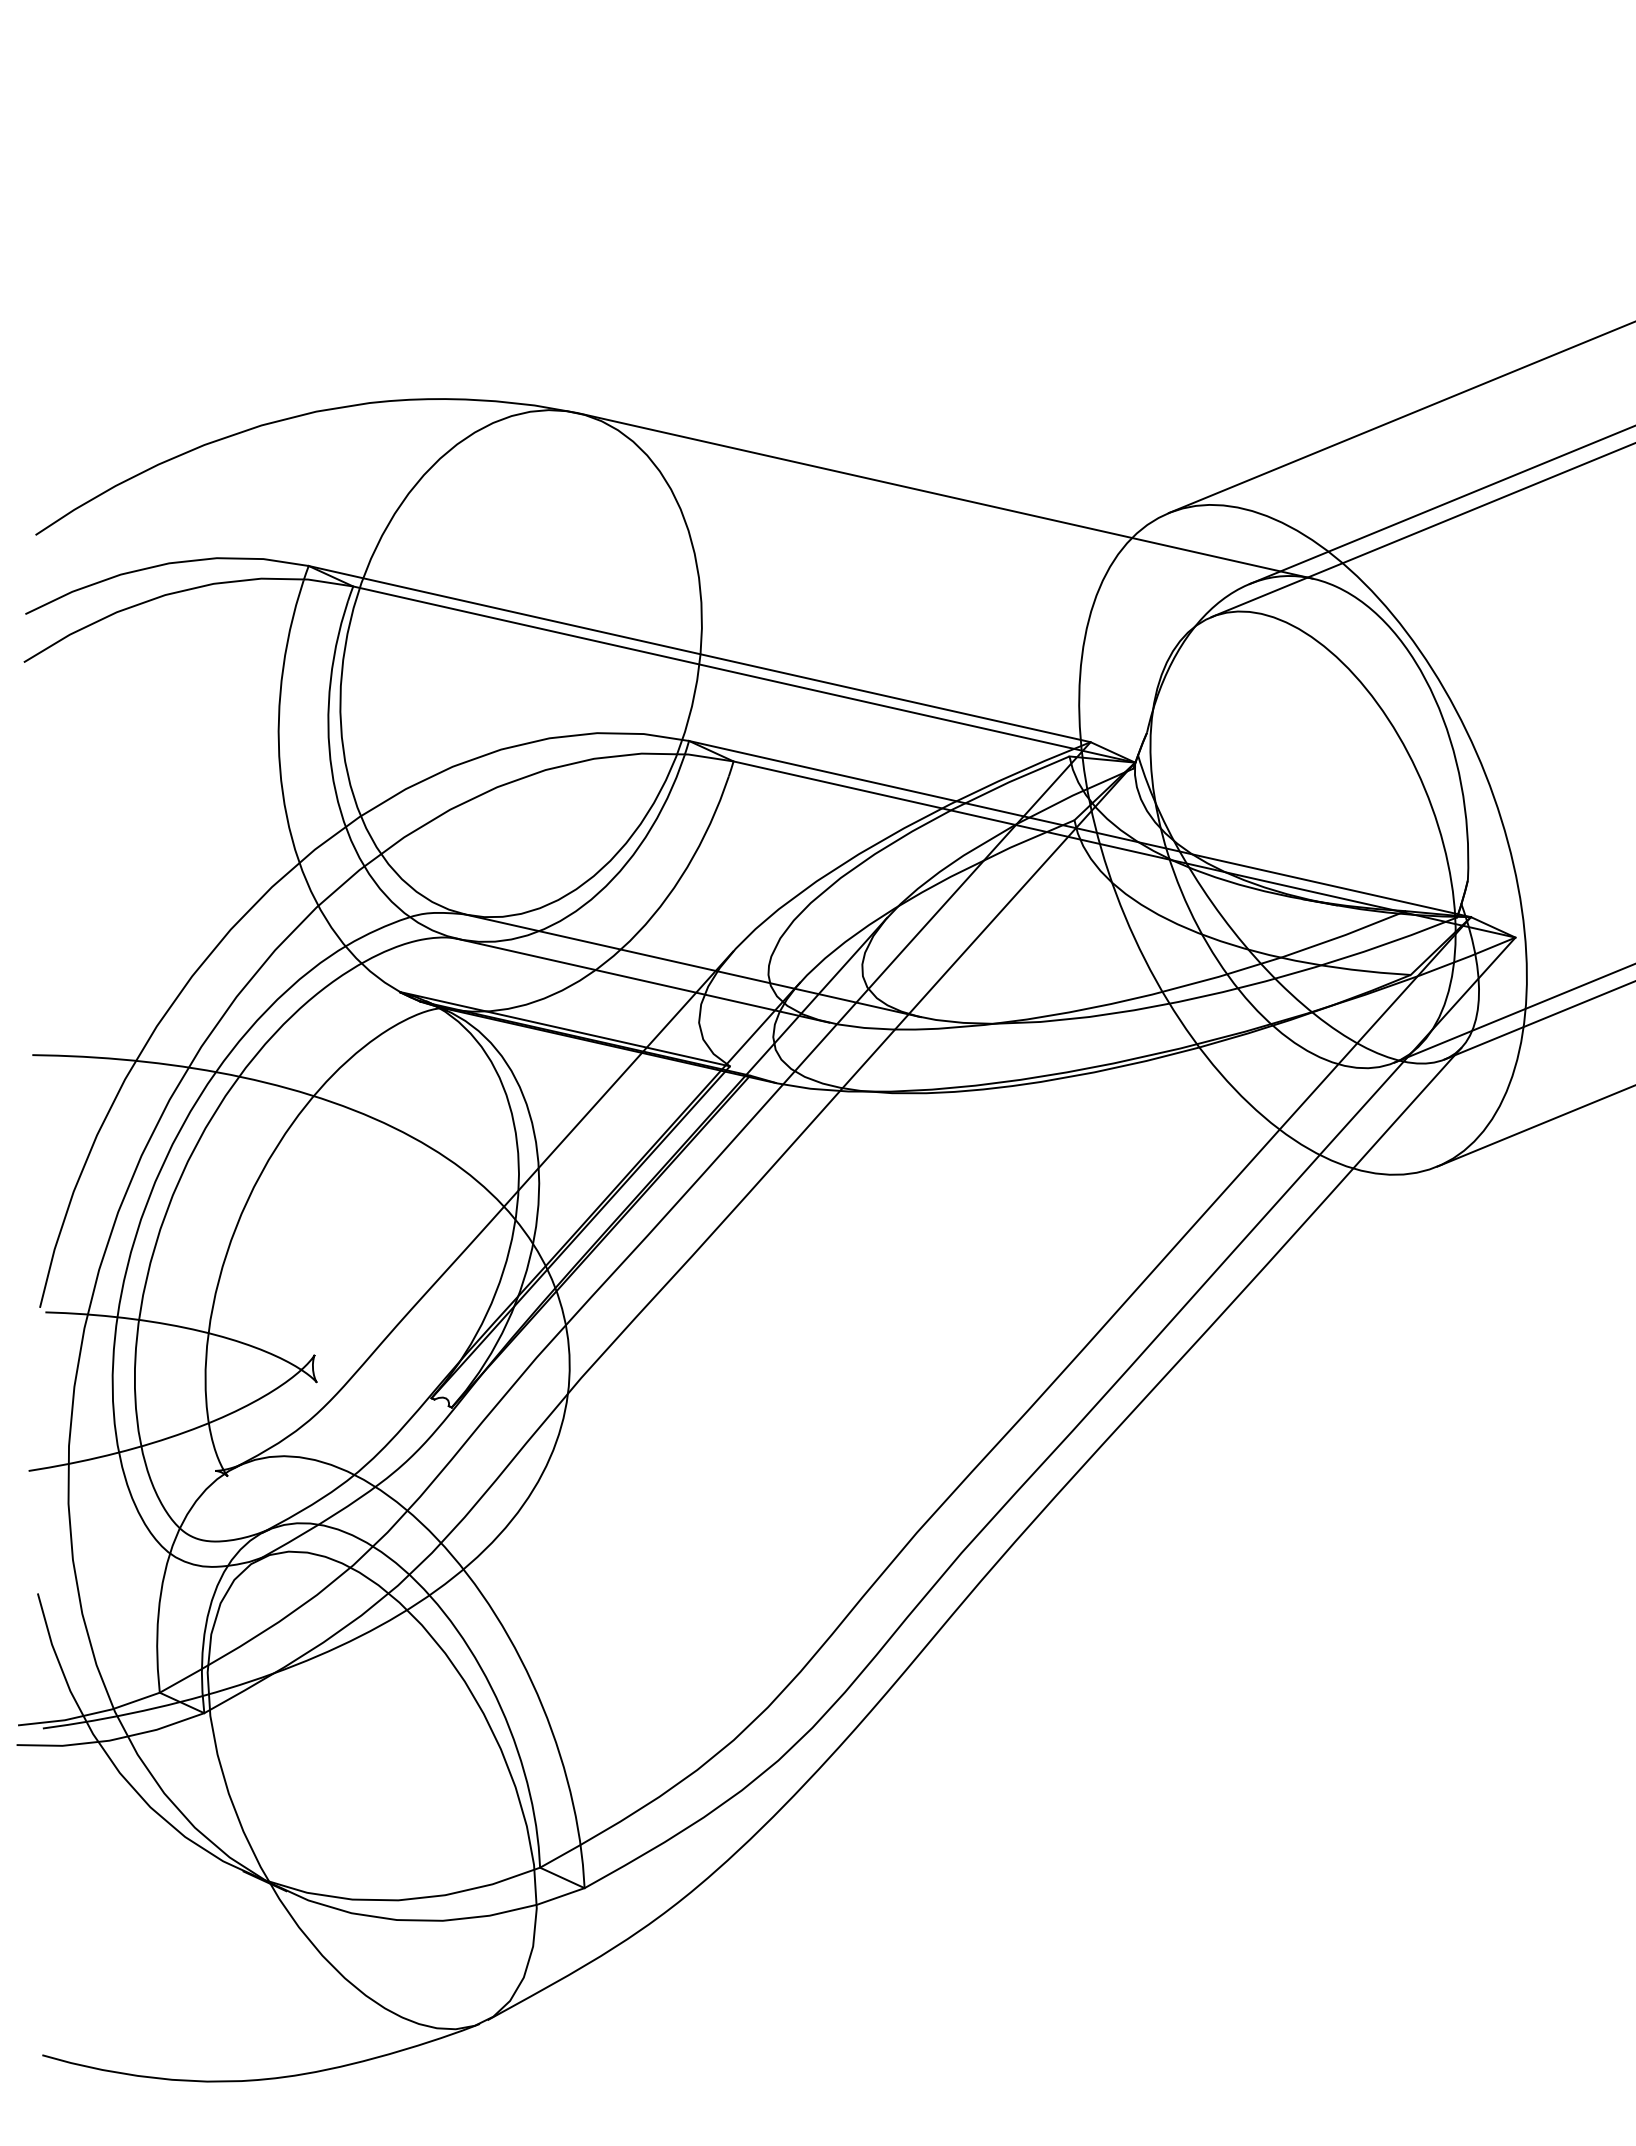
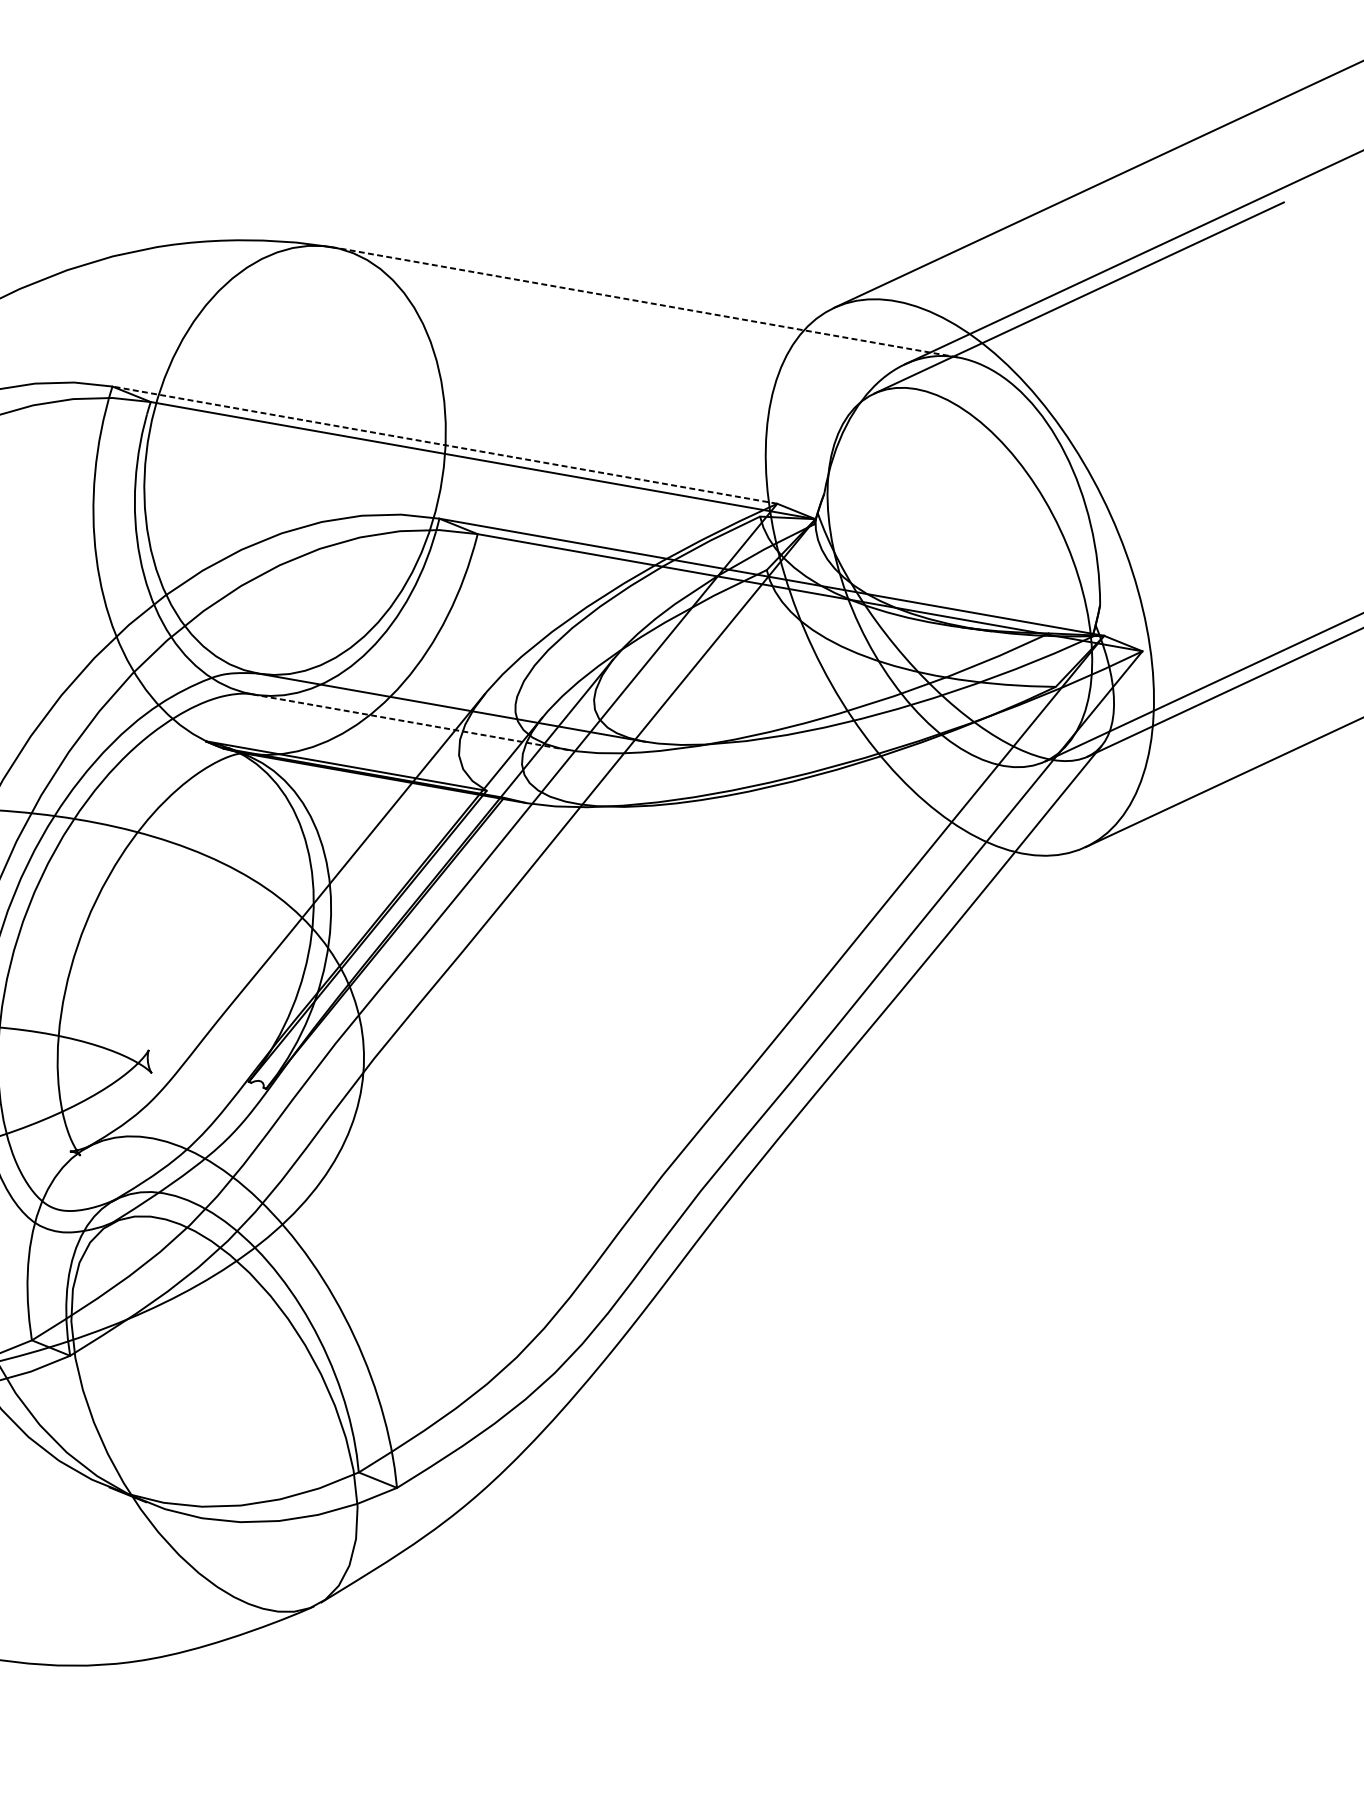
line: (945, 495) -> (645, 301), solid -> dashed
line: (699, 654) -> (444, 445), solid -> dashed
line: (643, 980) -> (410, 721), solid -> dashed

